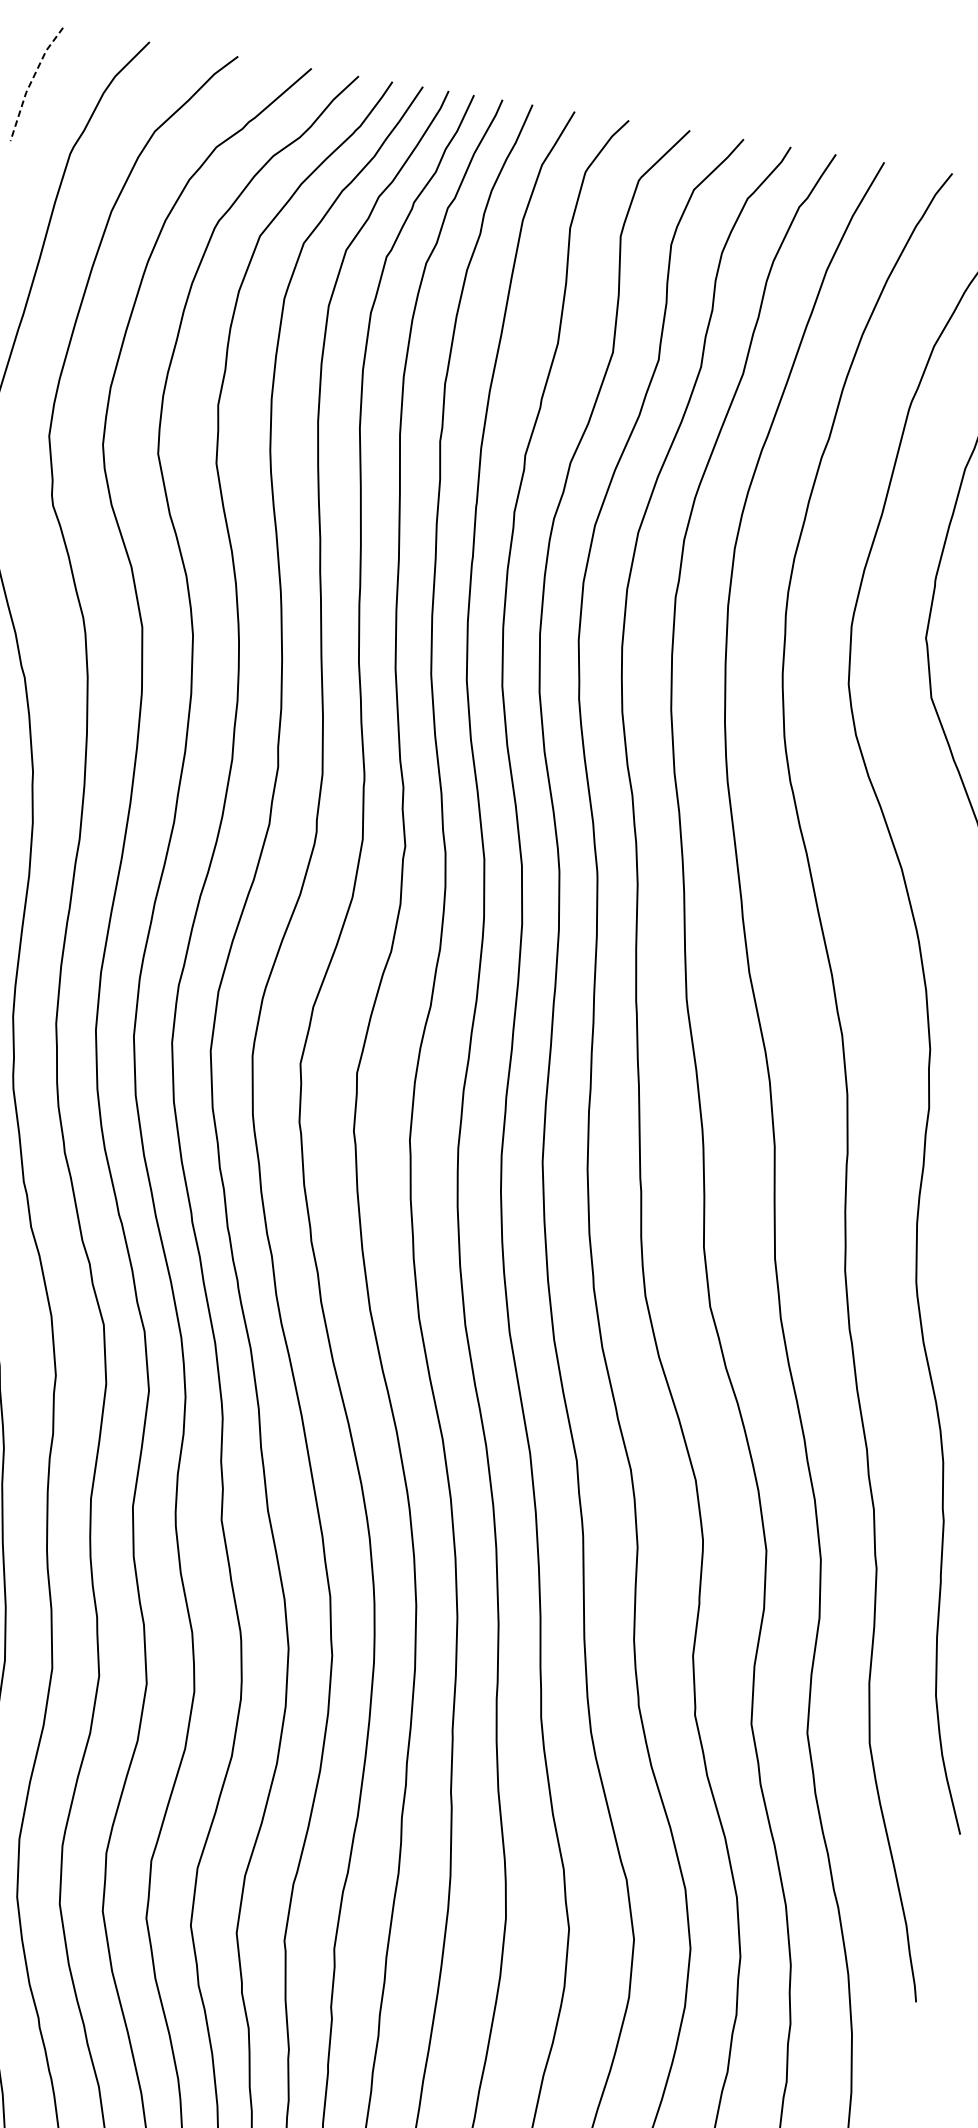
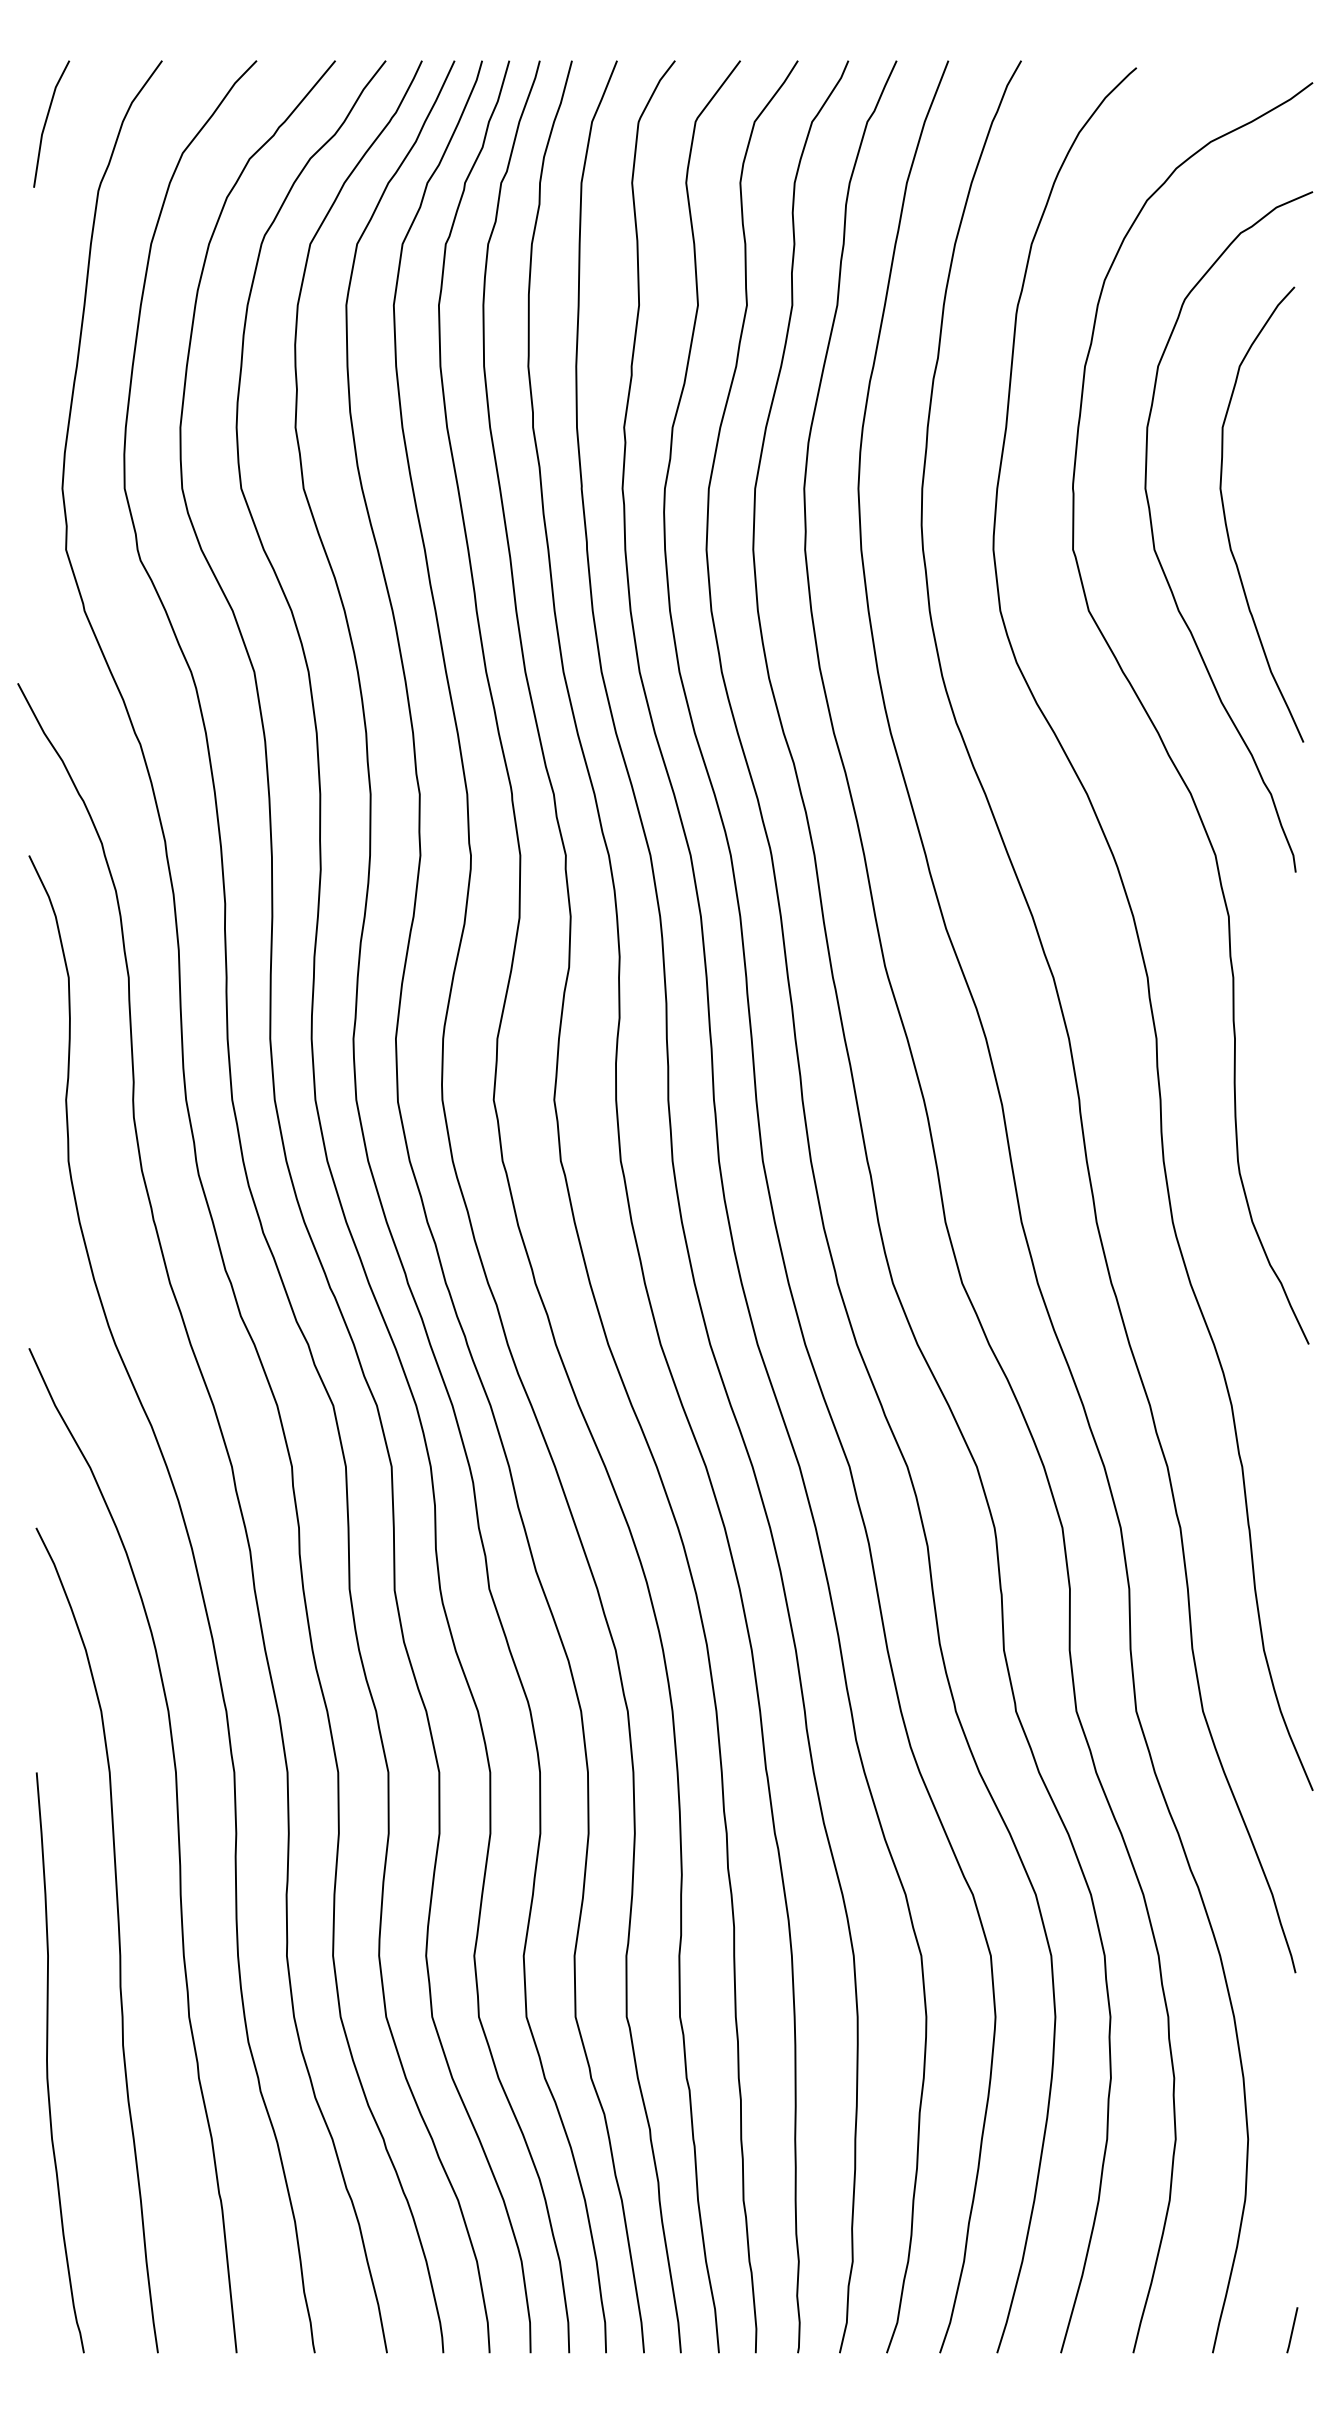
line: (31, 81) -> (45, 122), dashed -> solid

